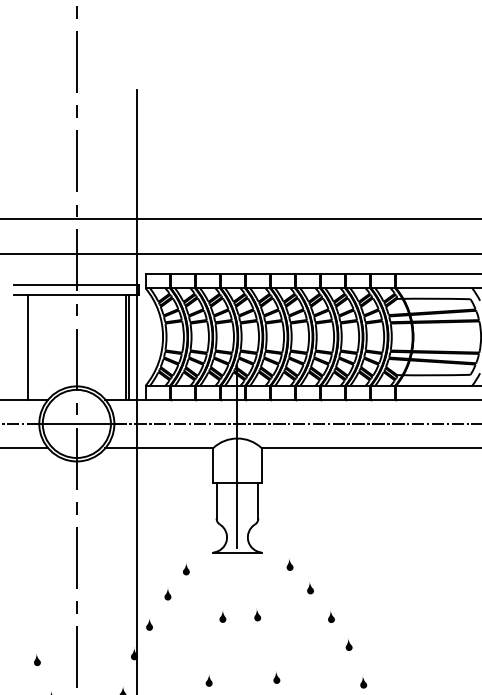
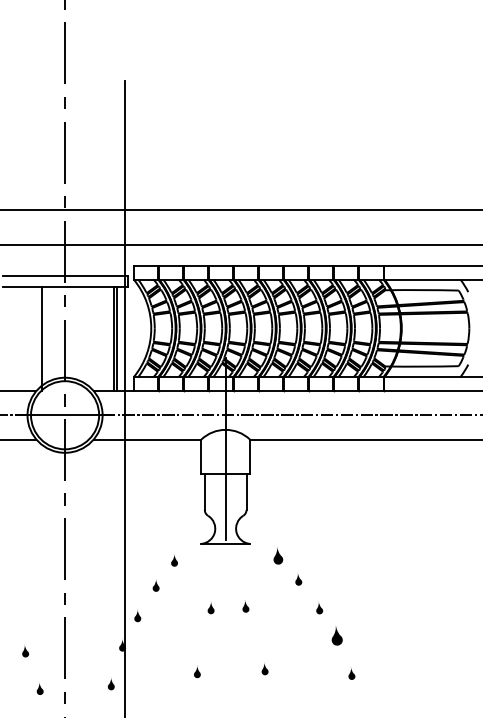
line: (28, 347) -> (42, 338), moved
part: (289, 565) -> (277, 556), size x1.4
part: (349, 645) -> (337, 636), size x1.6

